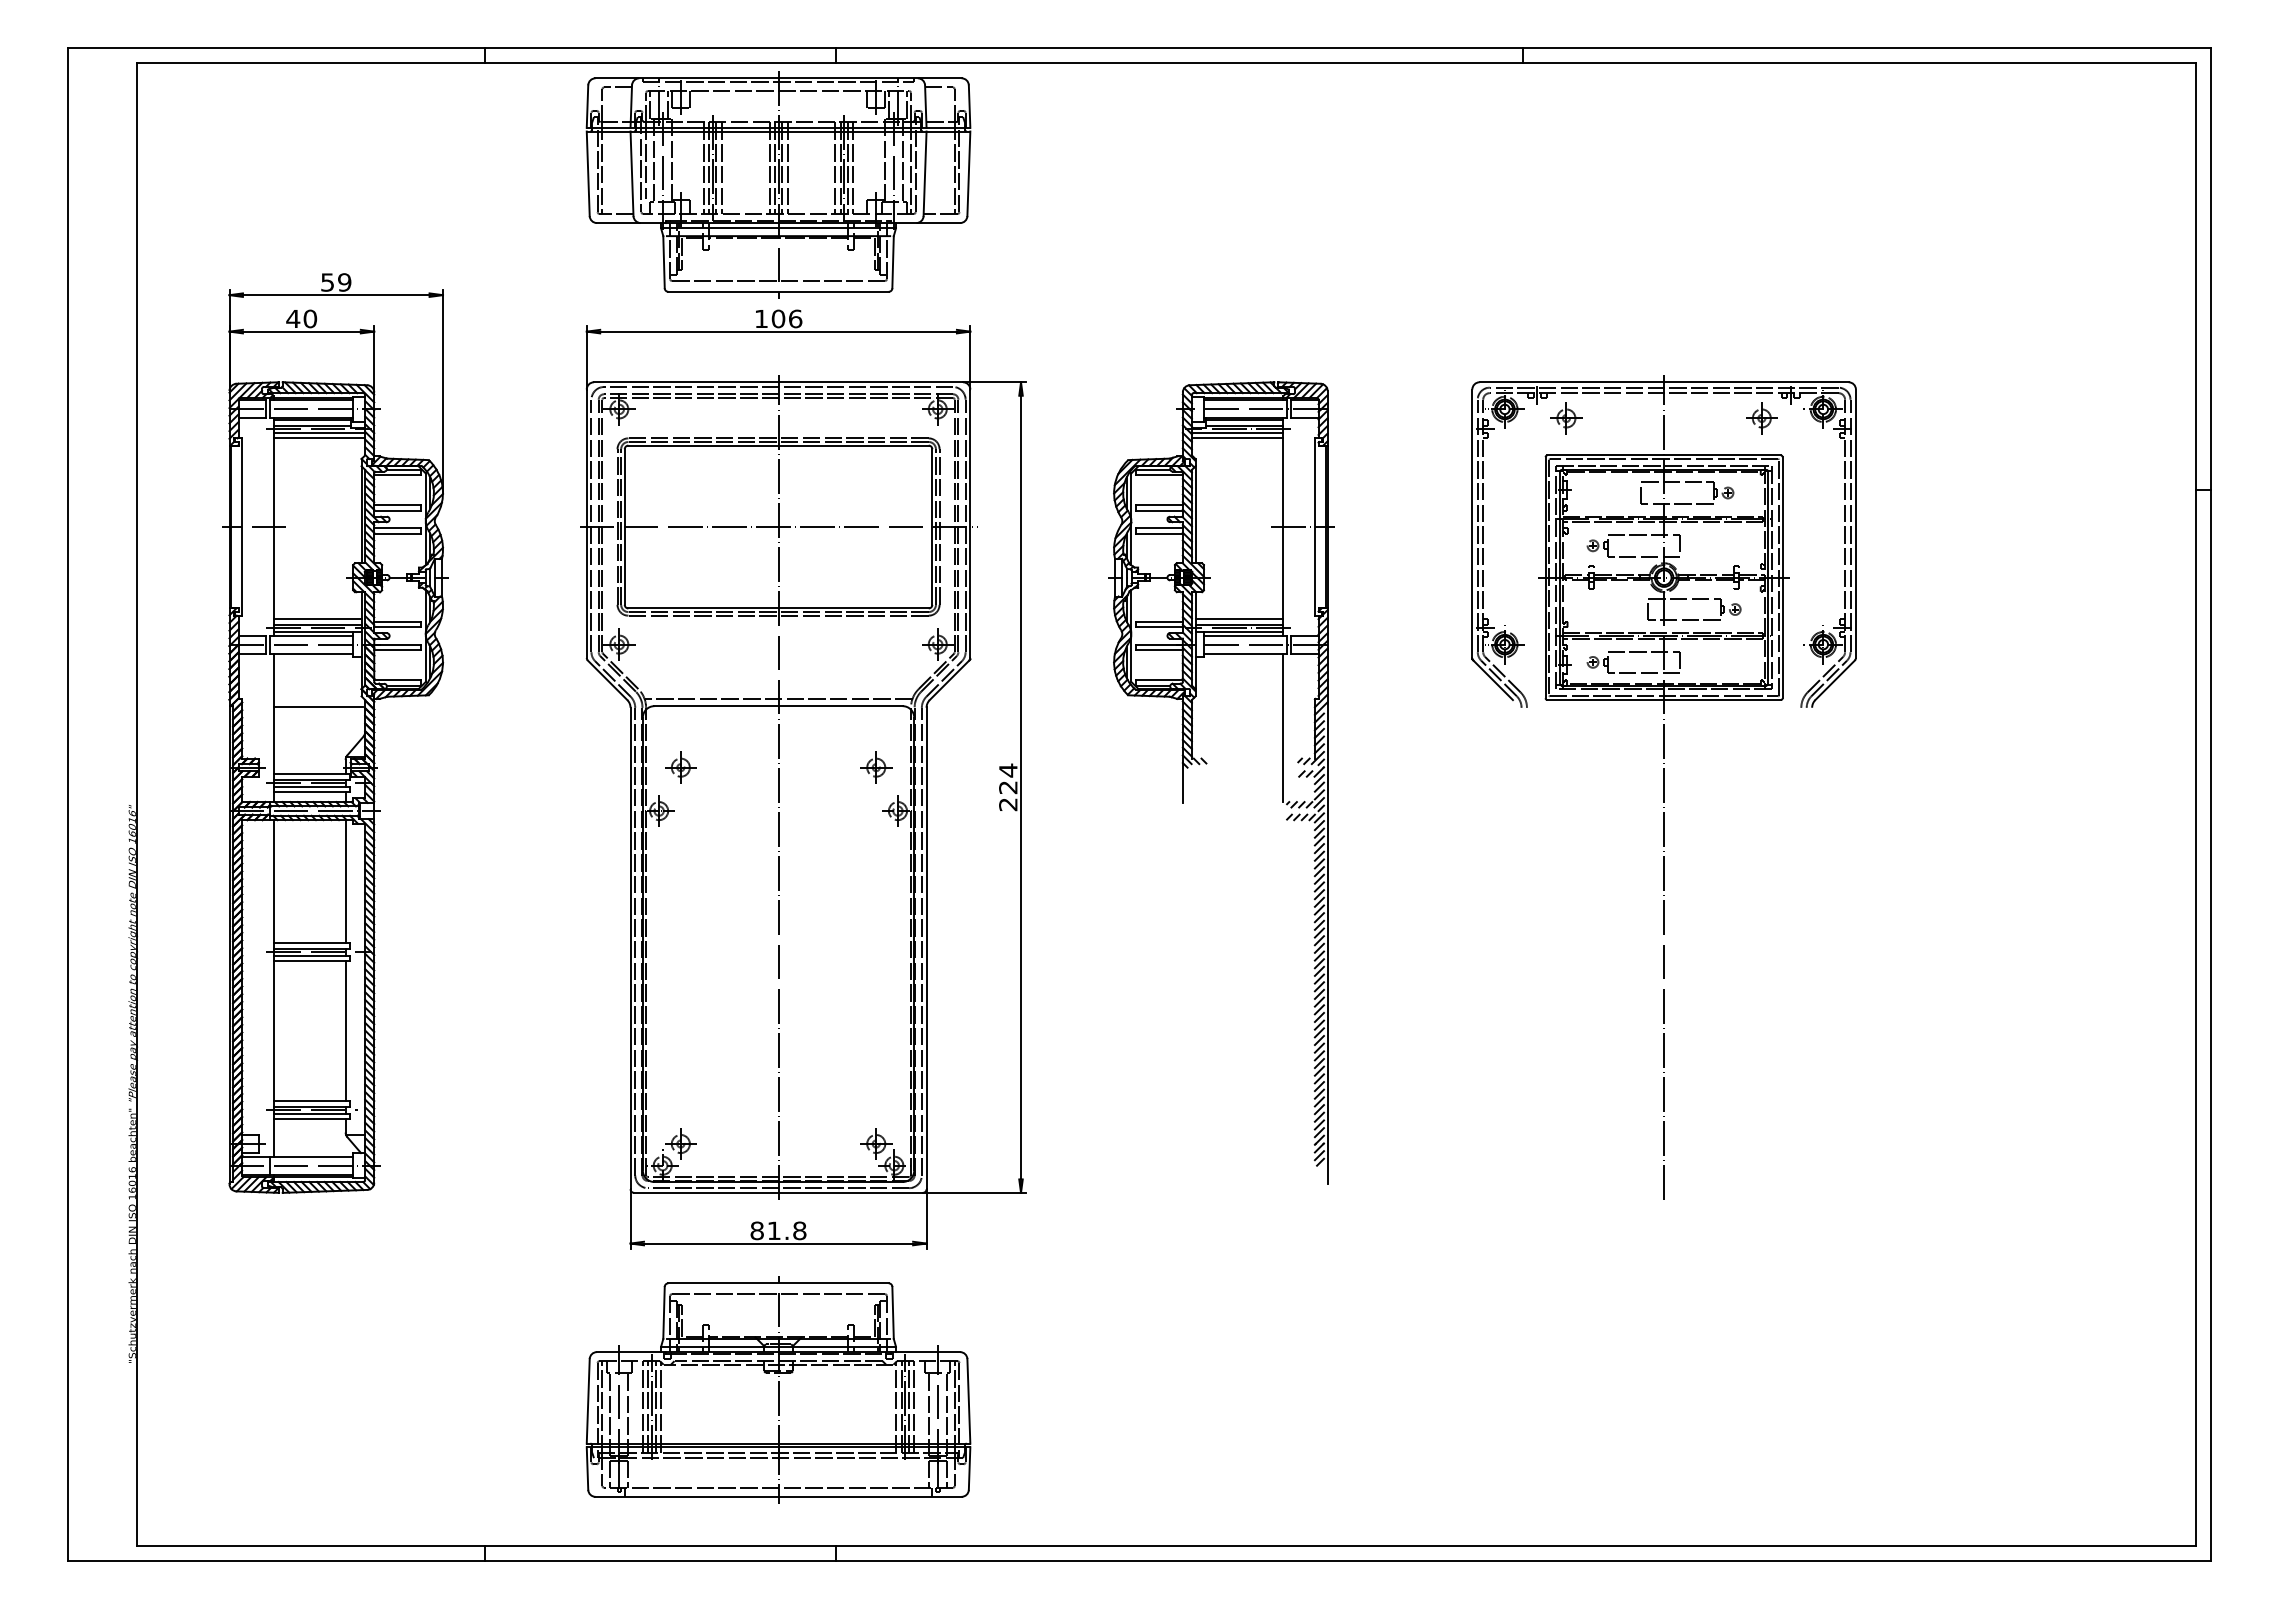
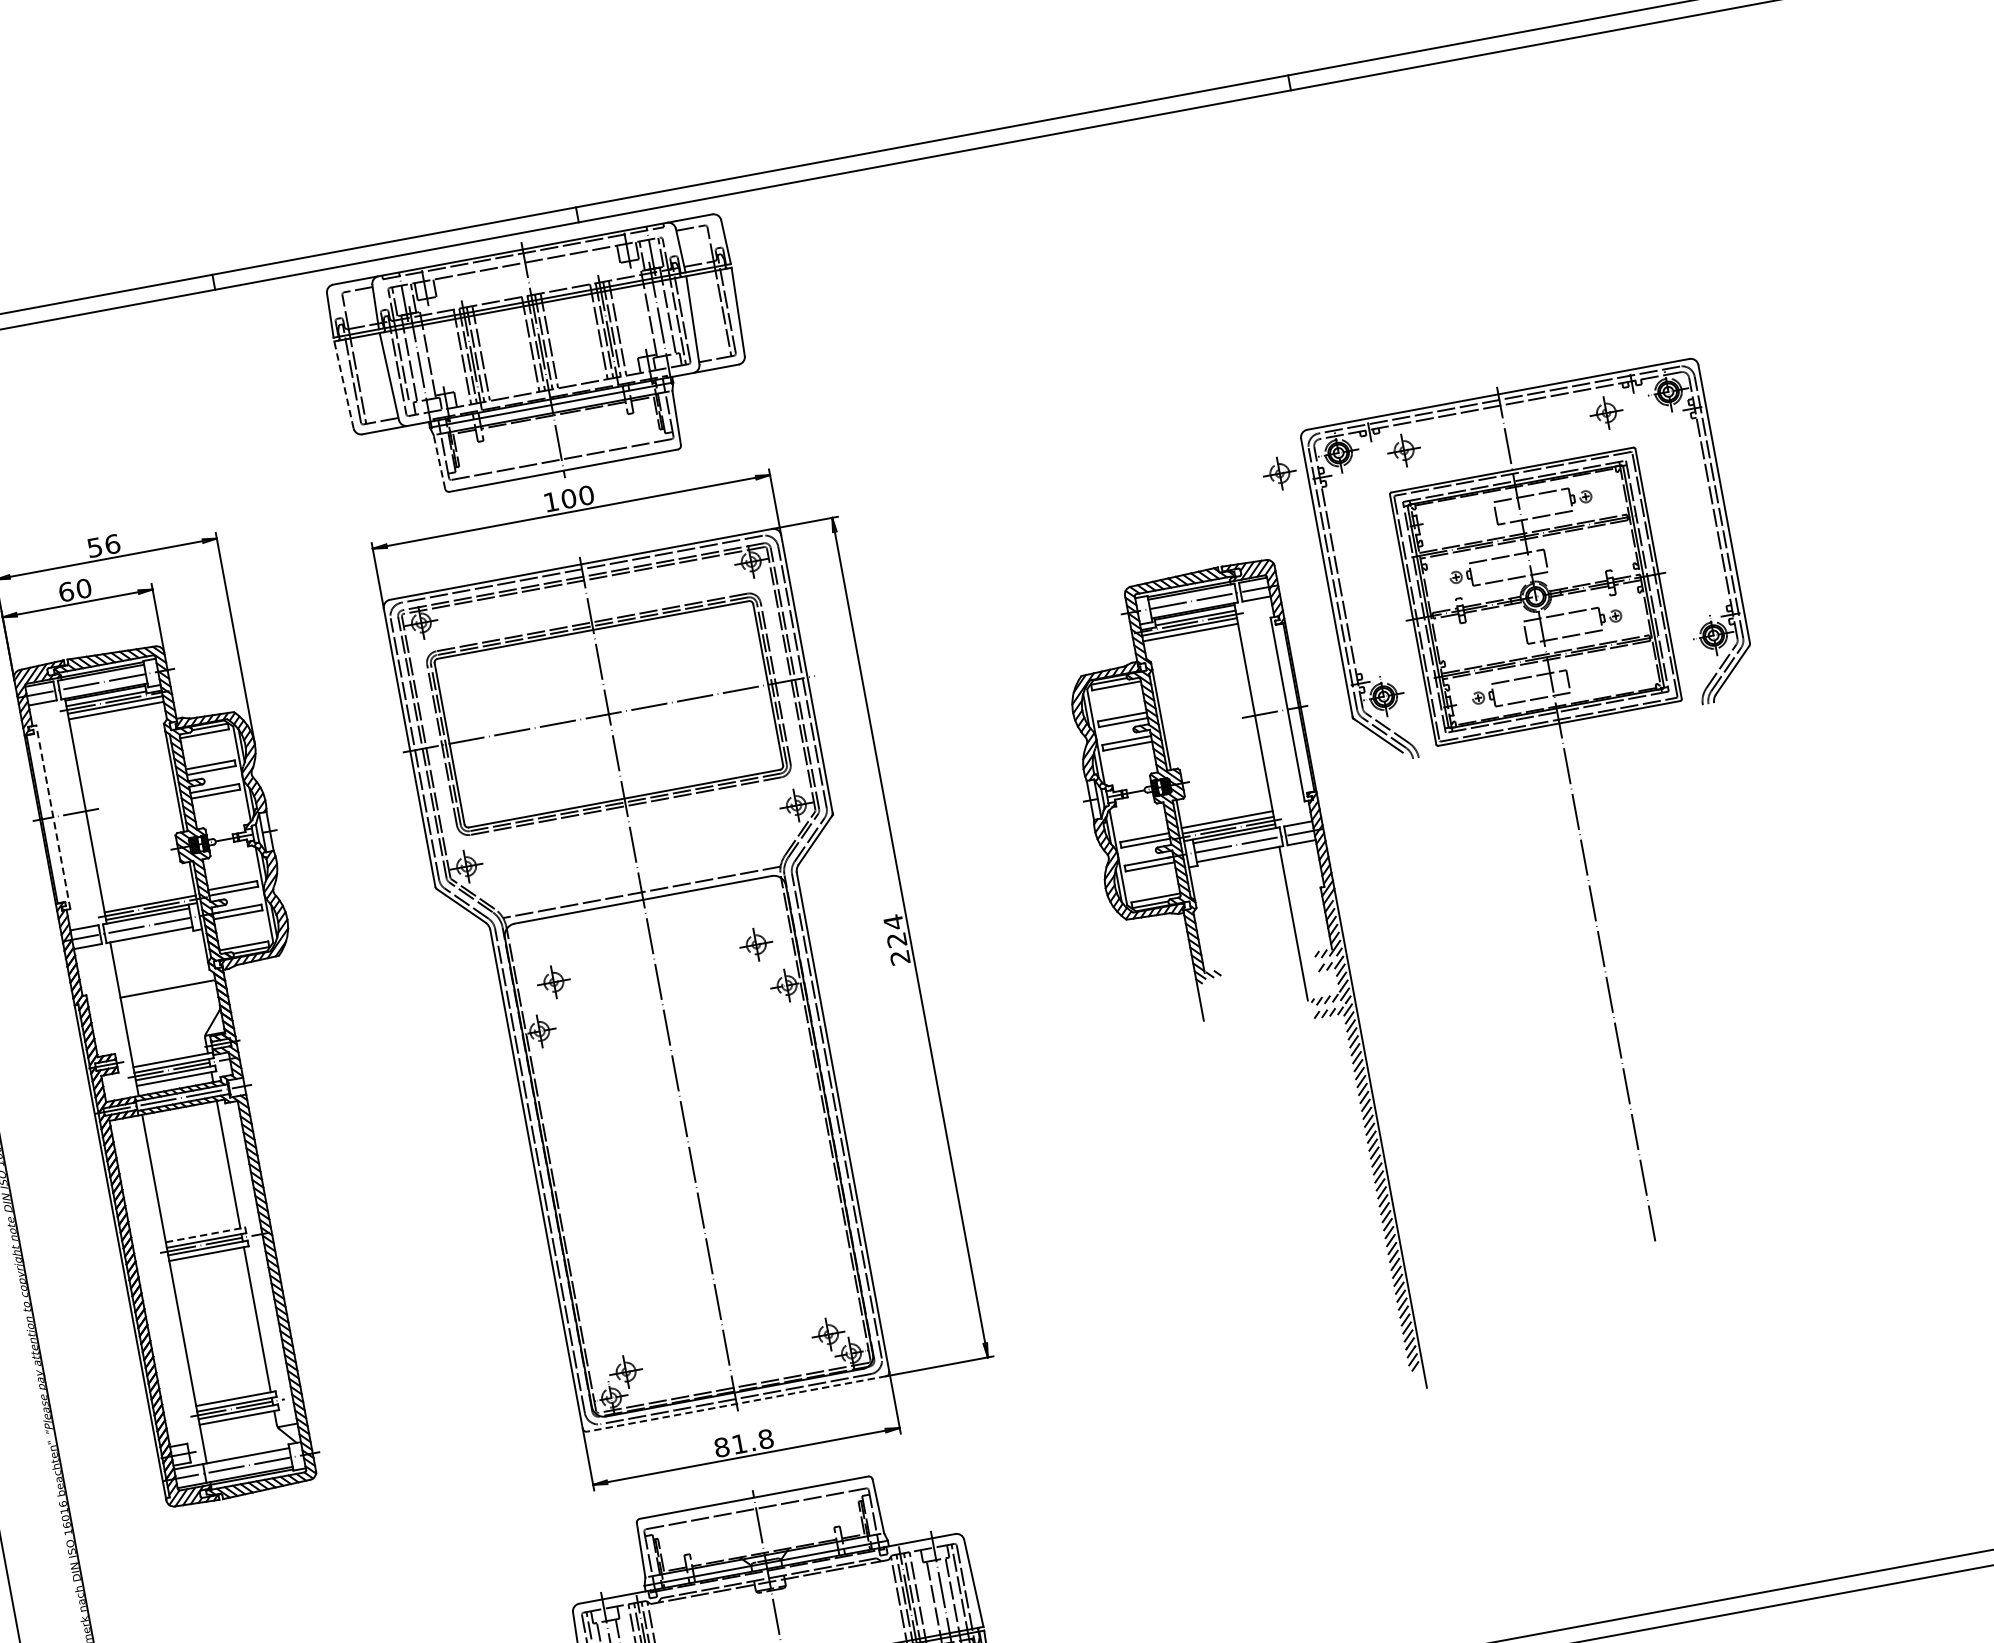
line: (588, 173) -> (344, 384), solid -> dashed
line: (664, 261) -> (439, 461), solid -> dashed
text: (344, 282) -> (112, 544), 59 -> 56
text: (293, 318) -> (66, 591), 40 -> 60
text: (795, 318) -> (586, 495), 106 -> 100
part: (1446, 418) -> (1279, 473), added
line: (242, 527) -> (53, 817), solid -> dashed
line: (317, 619) -> (149, 898), removed
part: (1206, 764) -> (1220, 976), moved
line: (312, 943) -> (206, 1235), solid -> dashed
line: (778, 1192) -> (736, 1403), solid -> dashed

